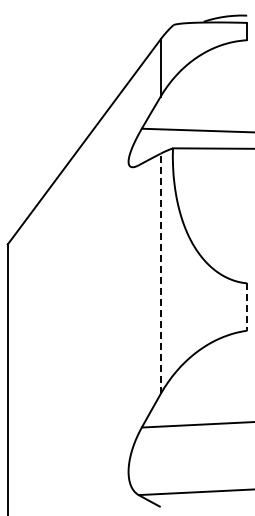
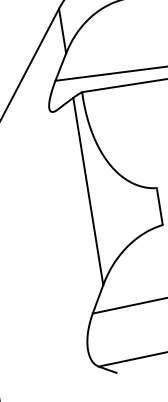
line: (160, 273) -> (88, 191), dashed -> solid
line: (247, 307) -> (160, 206), dashed -> solid

